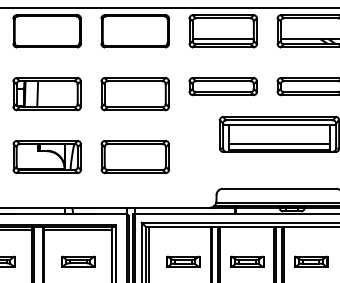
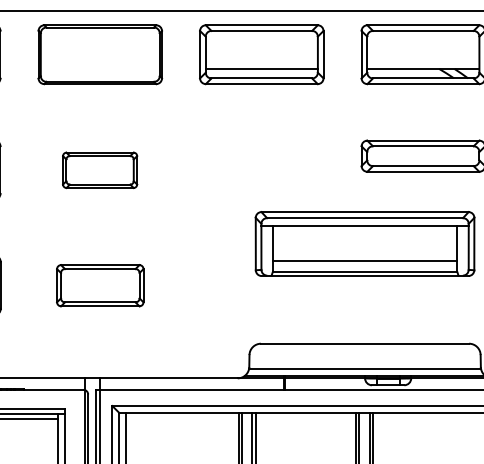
part: (222, 86) -> (260, 156), removed
part: (134, 94) -> (98, 170), size x0.6
part: (134, 157) -> (98, 286), size x0.7

